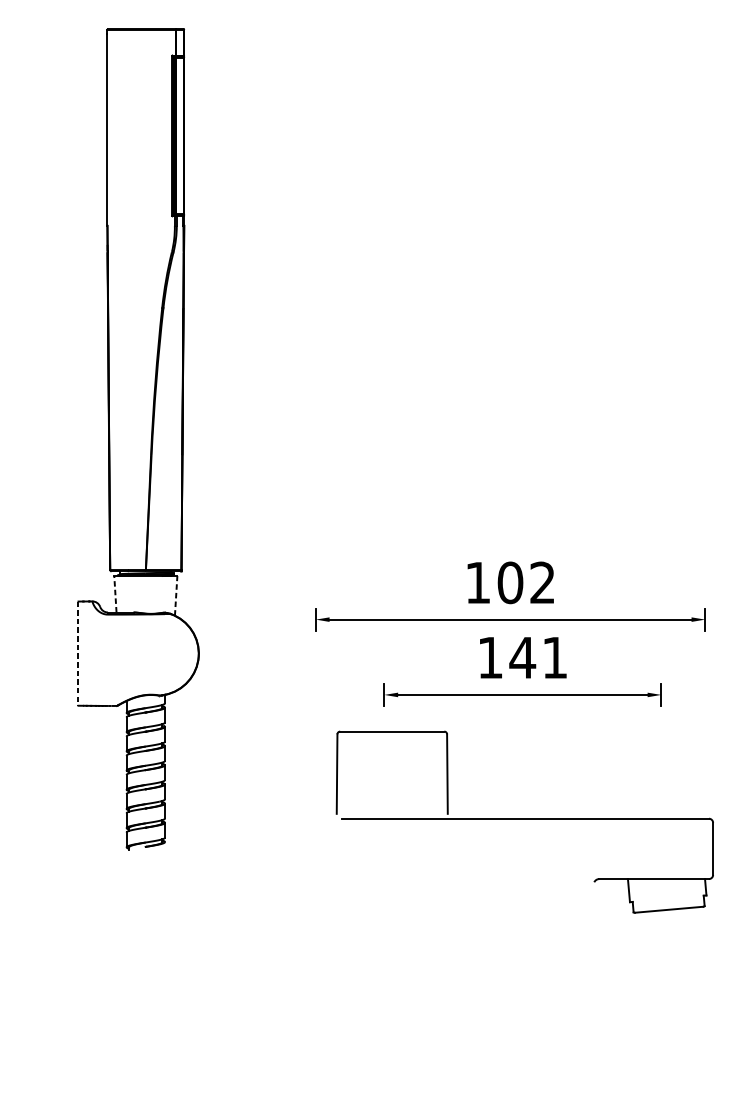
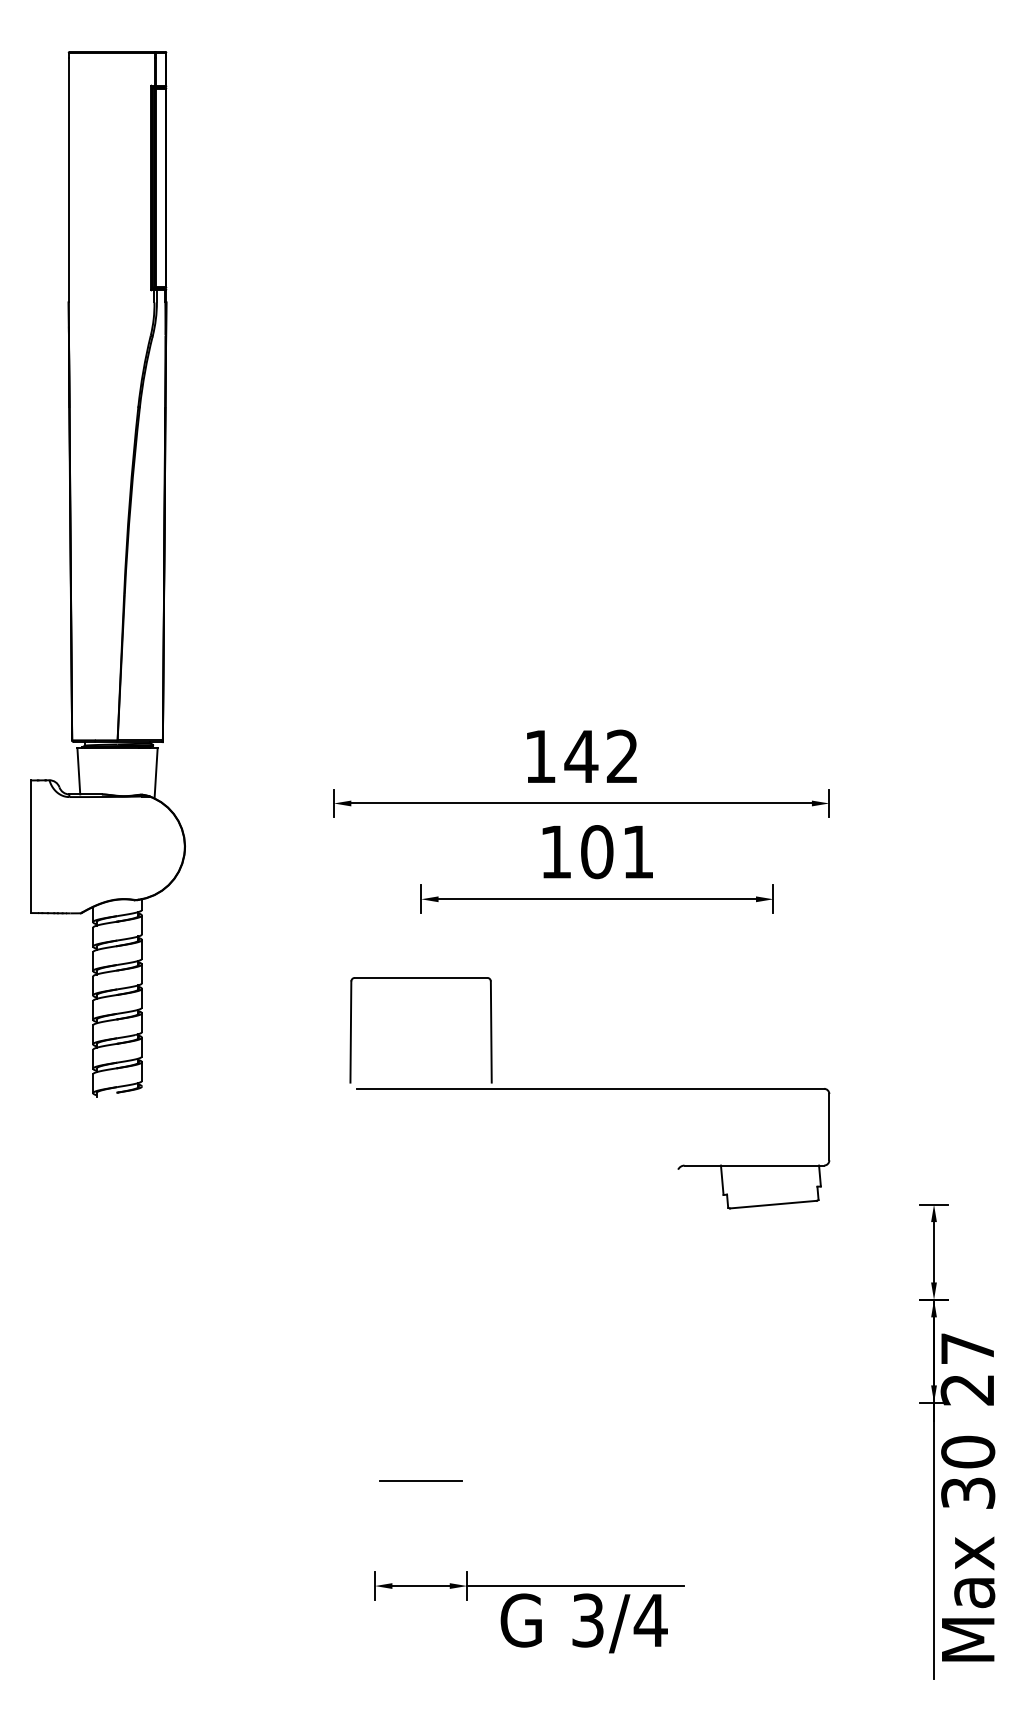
text: (510, 582) -> (581, 756), 102 -> 142
line: (115, 593) -> (78, 770), dashed -> solid
line: (176, 595) -> (156, 772), dashed -> solid
line: (77, 654) -> (30, 847), dashed -> solid
text: (523, 658) -> (597, 852), 141 -> 101
part: (524, 822) -> (589, 1093), moved

